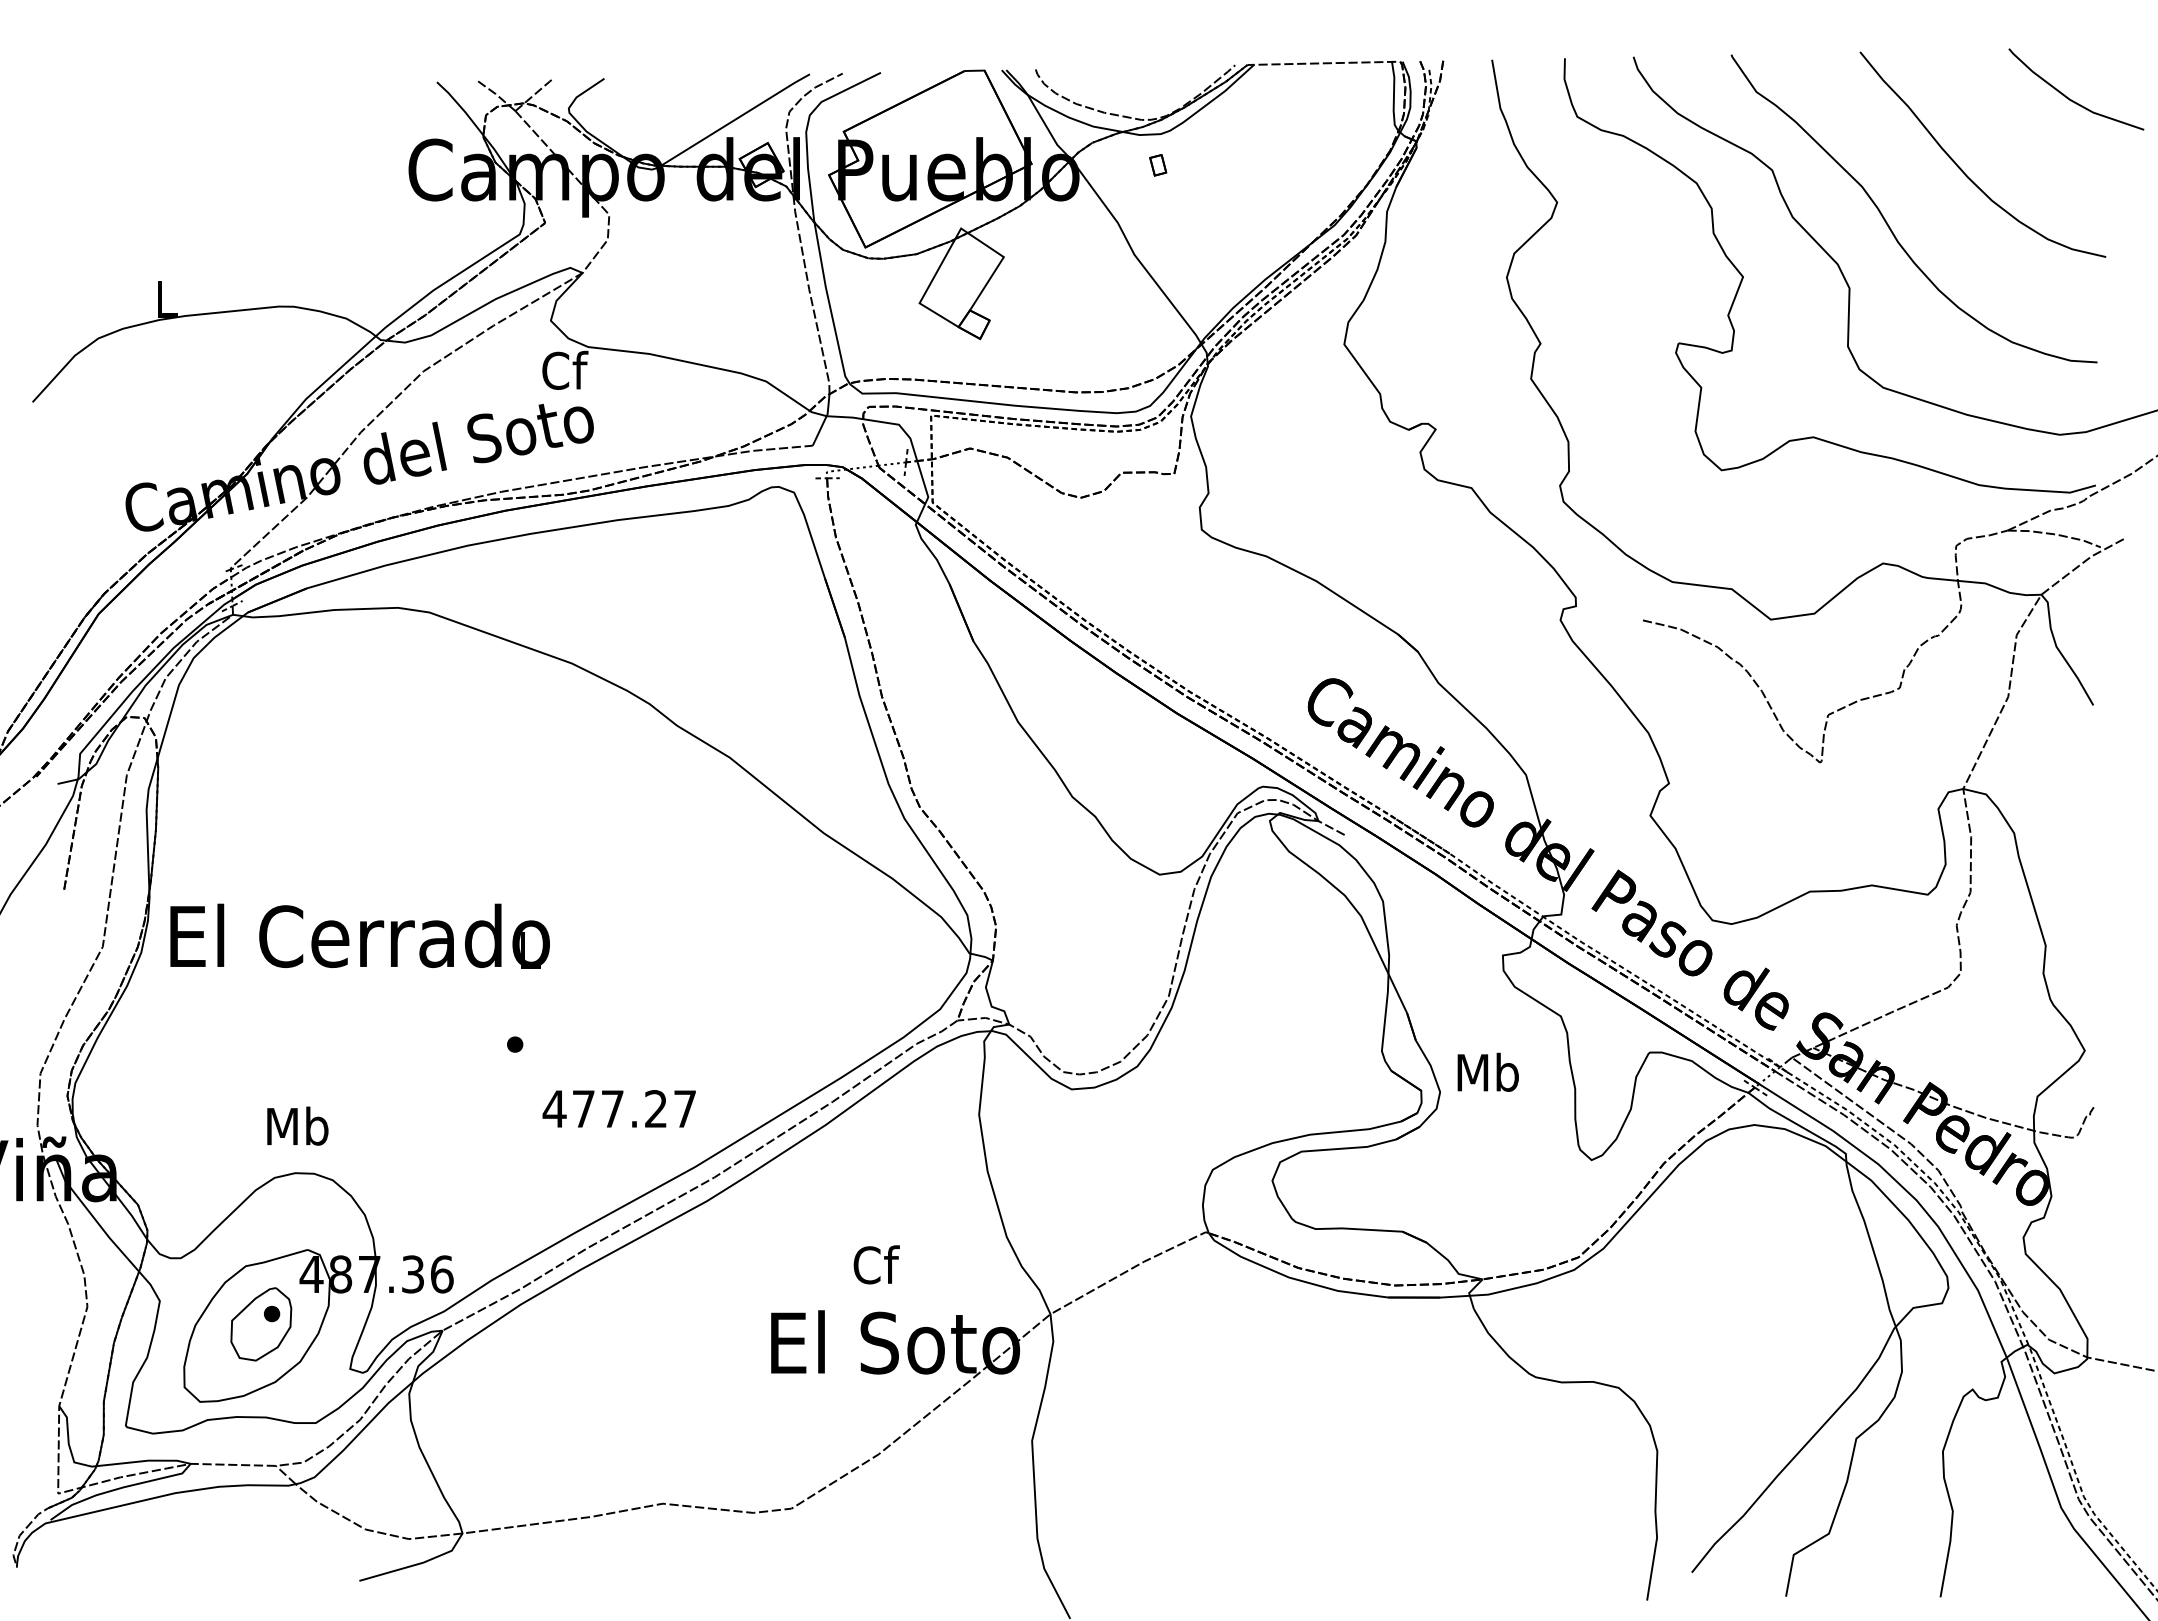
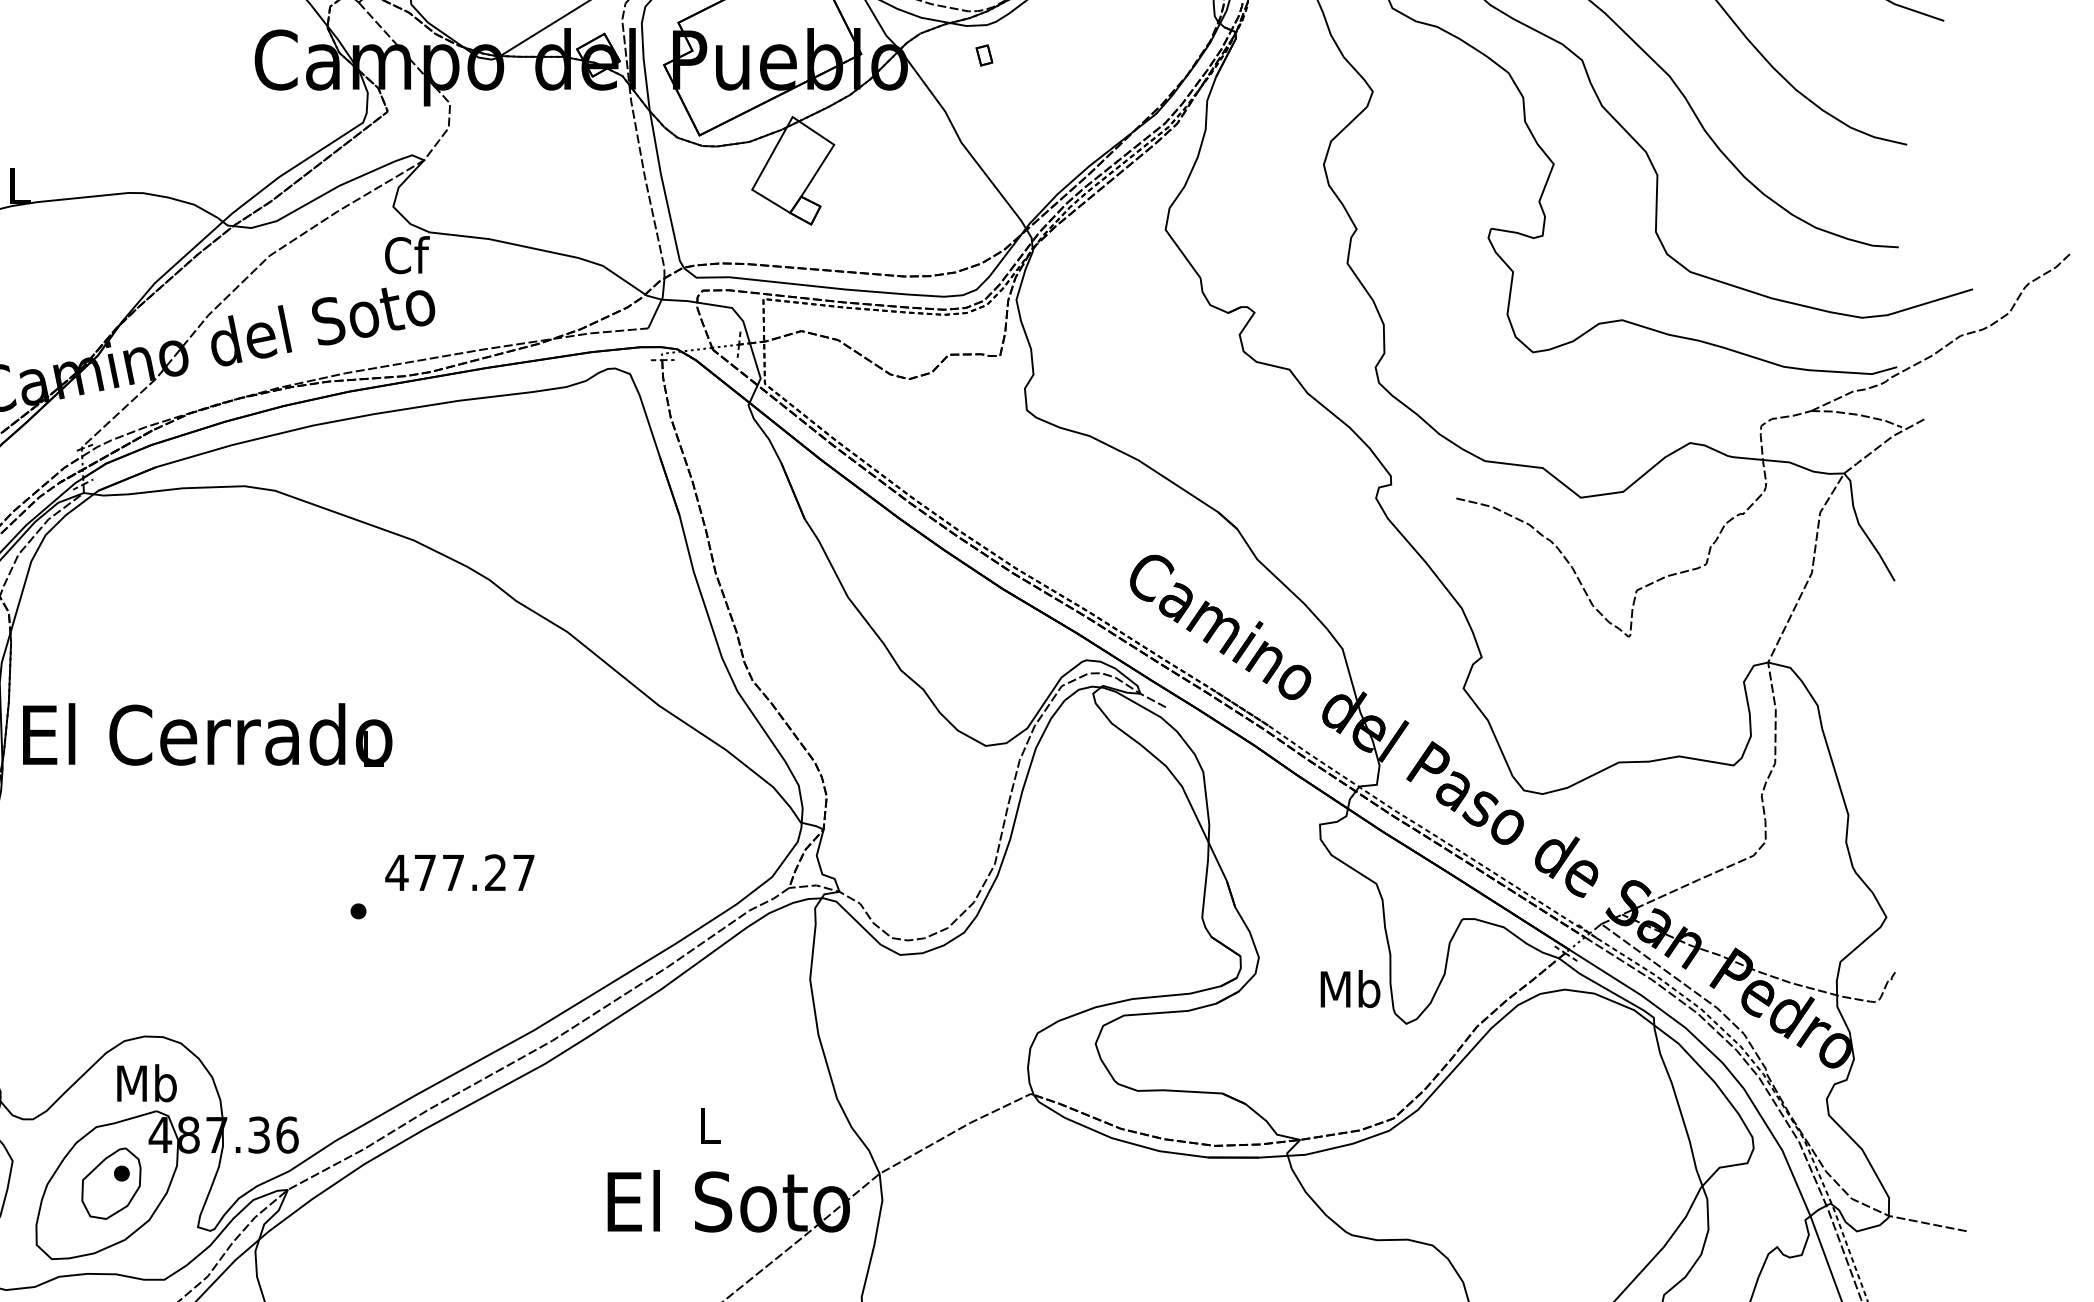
text: (359, 935) -> (207, 734), moved
text: (1487, 1071) -> (1349, 988), moved
text: (618, 1108) -> (459, 872), moved
text: (297, 1125) -> (146, 1082), moved
text: (876, 1264) -> (710, 1125), Cf -> L

